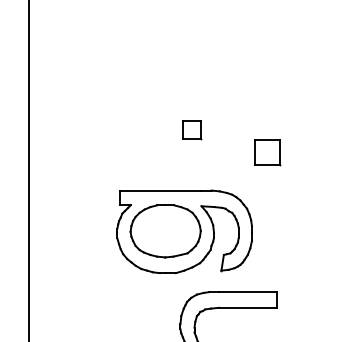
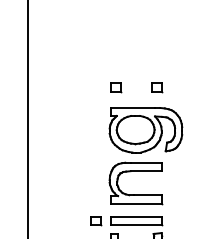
part: (193, 130) -> (116, 87), moved
part: (269, 152) -> (157, 87), size x0.71
part: (183, 232) -> (145, 130), moved

